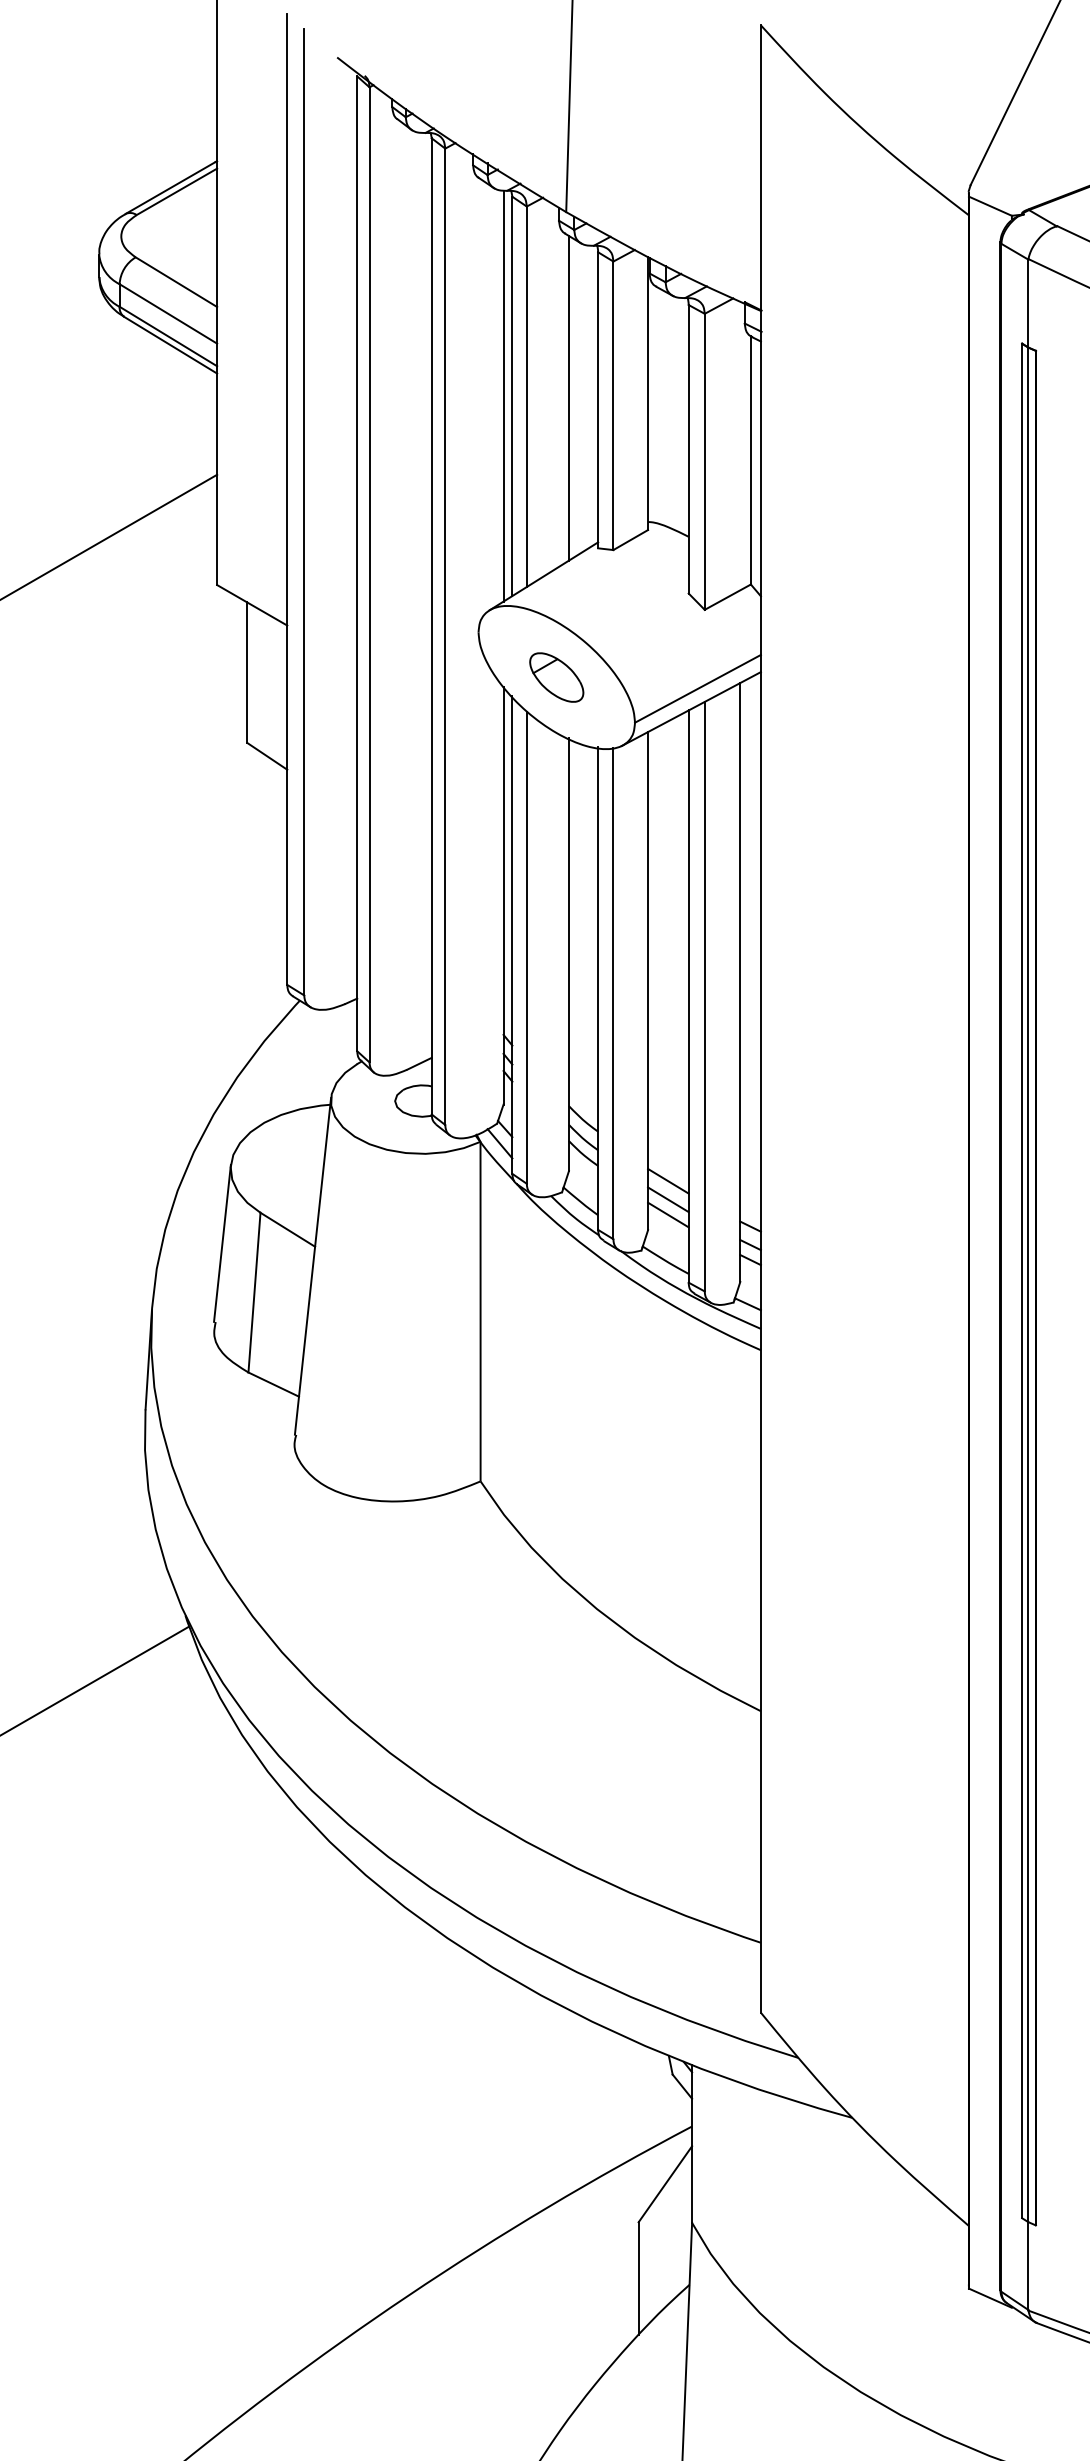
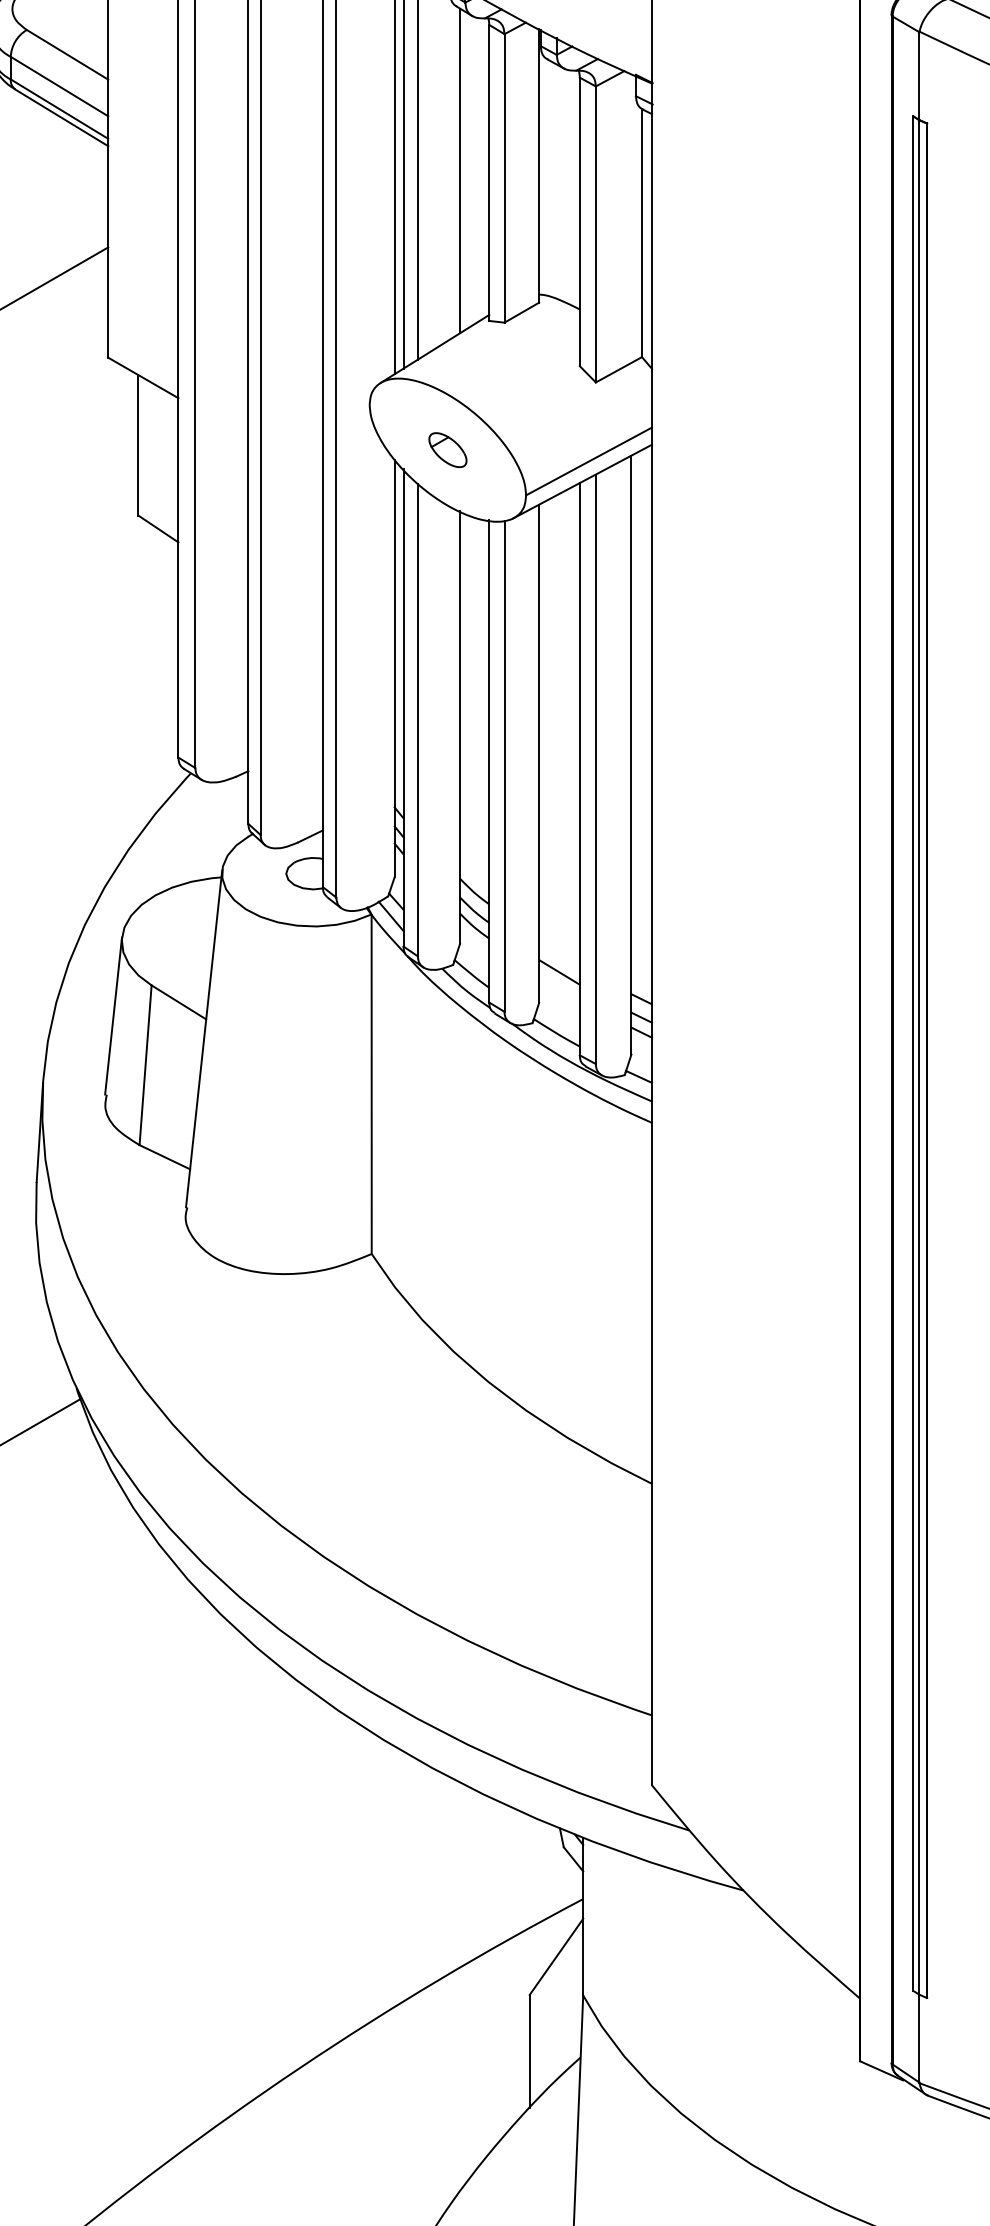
part: (556, 677) -> (447, 450), size x0.7
line: (668, 1180) -> (559, 953), removed
line: (668, 1214) -> (559, 987), removed

